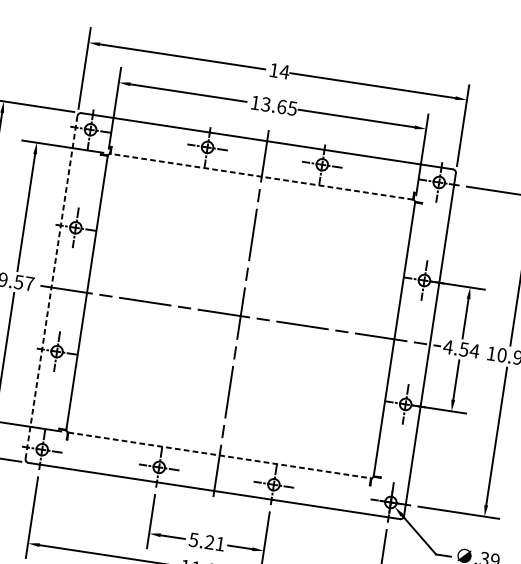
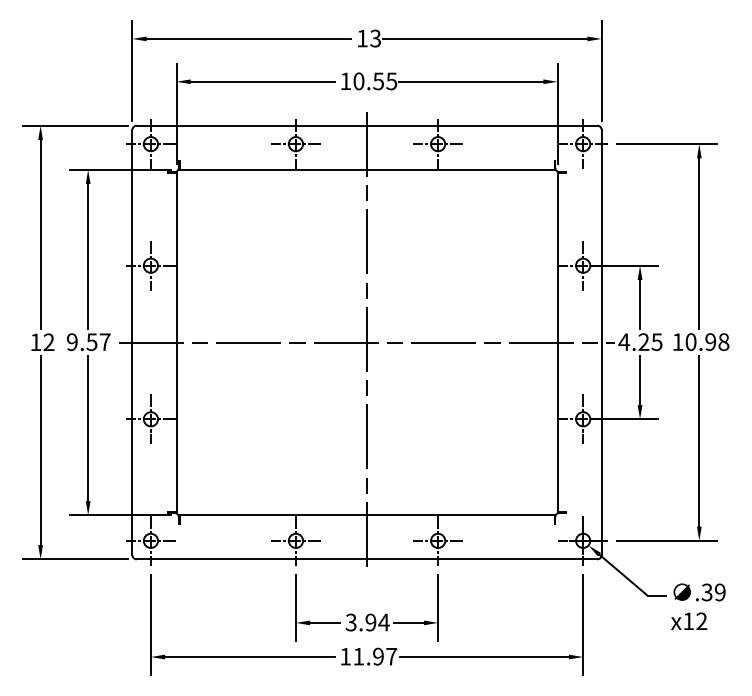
text: (284, 71) -> (375, 38), 14 -> 13
text: (273, 105) -> (368, 81), 13.65 -> 10.55
line: (262, 176) -> (367, 169), dashed -> solid
line: (51, 287) -> (132, 342), dashed -> solid
text: (469, 350) -> (650, 342), 4.54 -> 4.25
line: (220, 455) -> (367, 515), dashed -> solid
text: (206, 541) -> (367, 622), 5.21 -> 3.94

